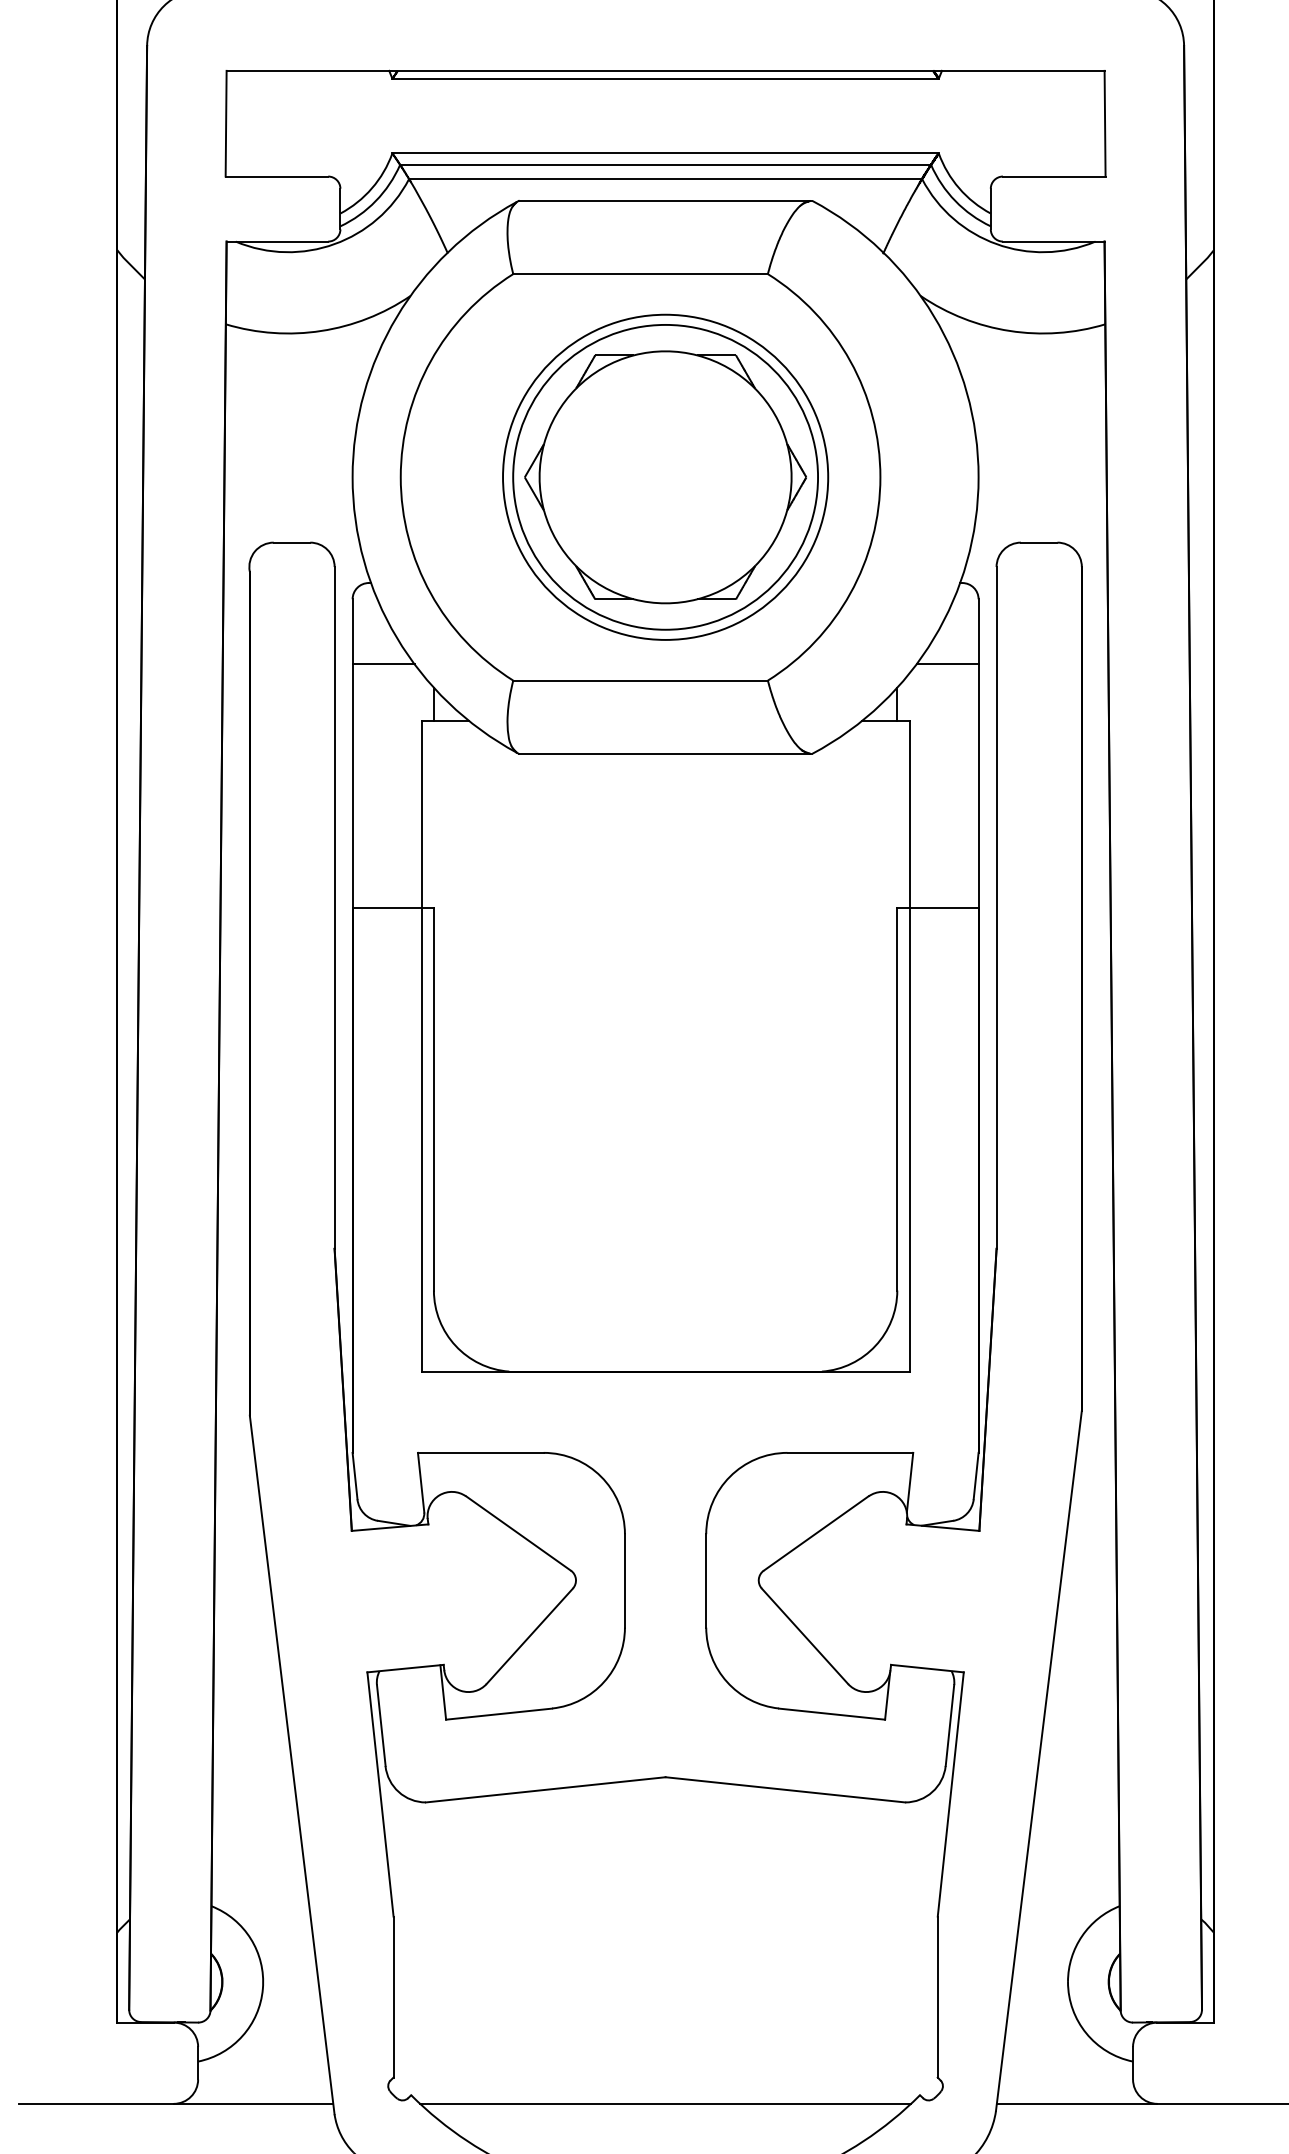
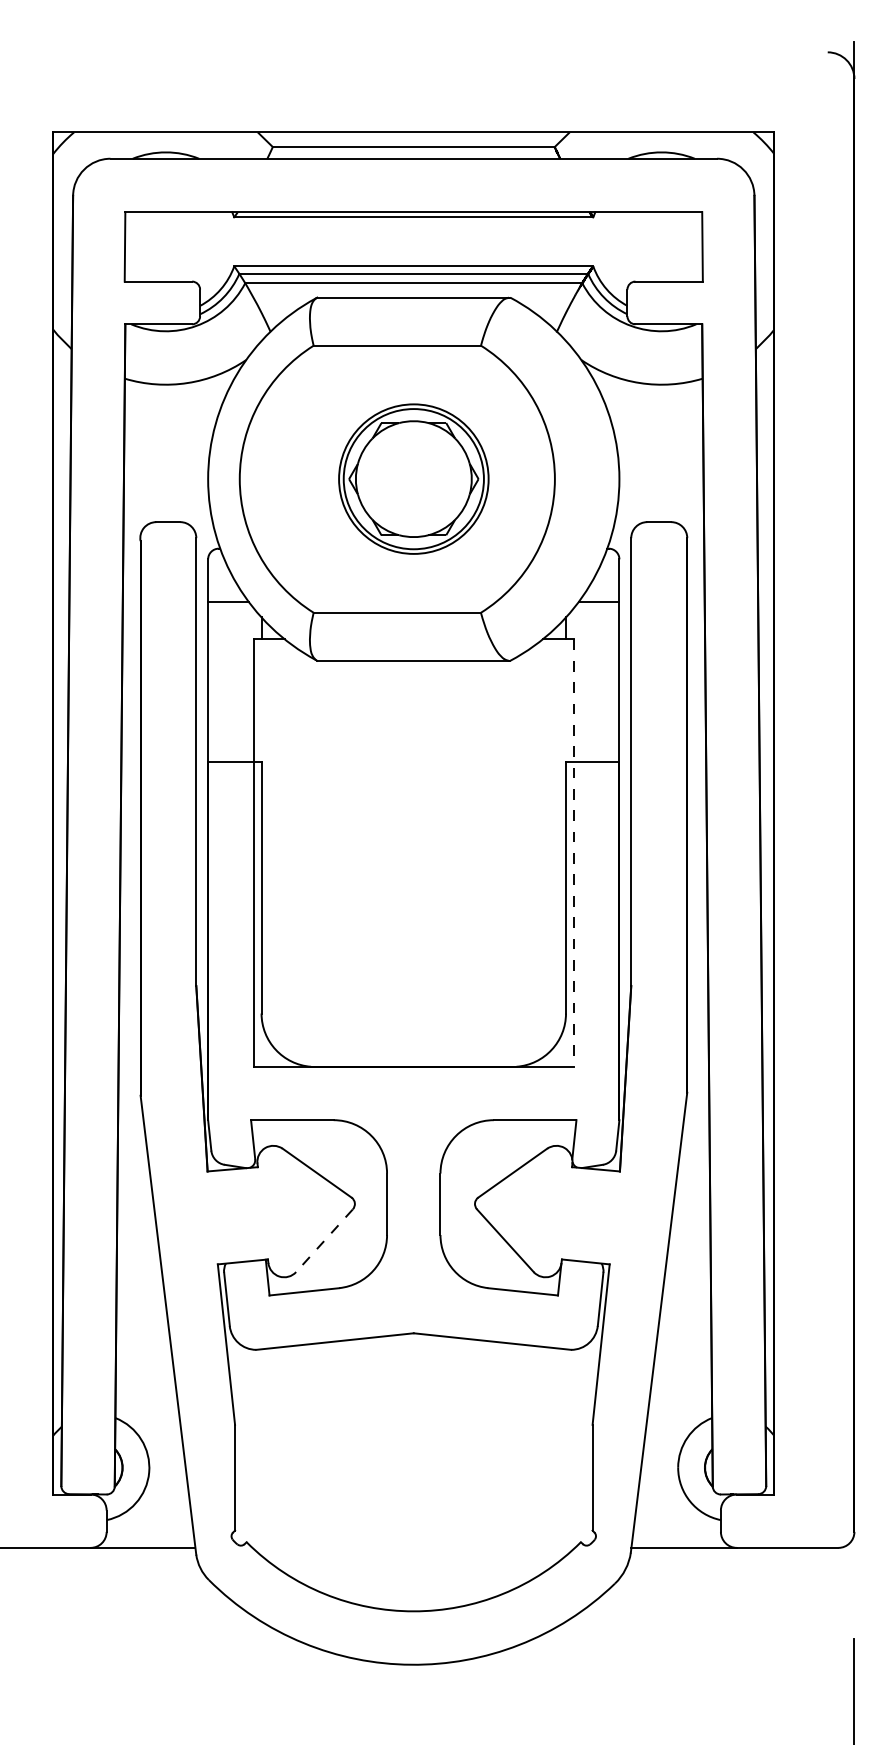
part: (665, 476) -> (413, 478), size x0.7
line: (910, 1046) -> (574, 853), solid -> dashed
line: (529, 1637) -> (324, 1241), solid -> dashed
line: (665, 2103) -> (413, 1547), removed

